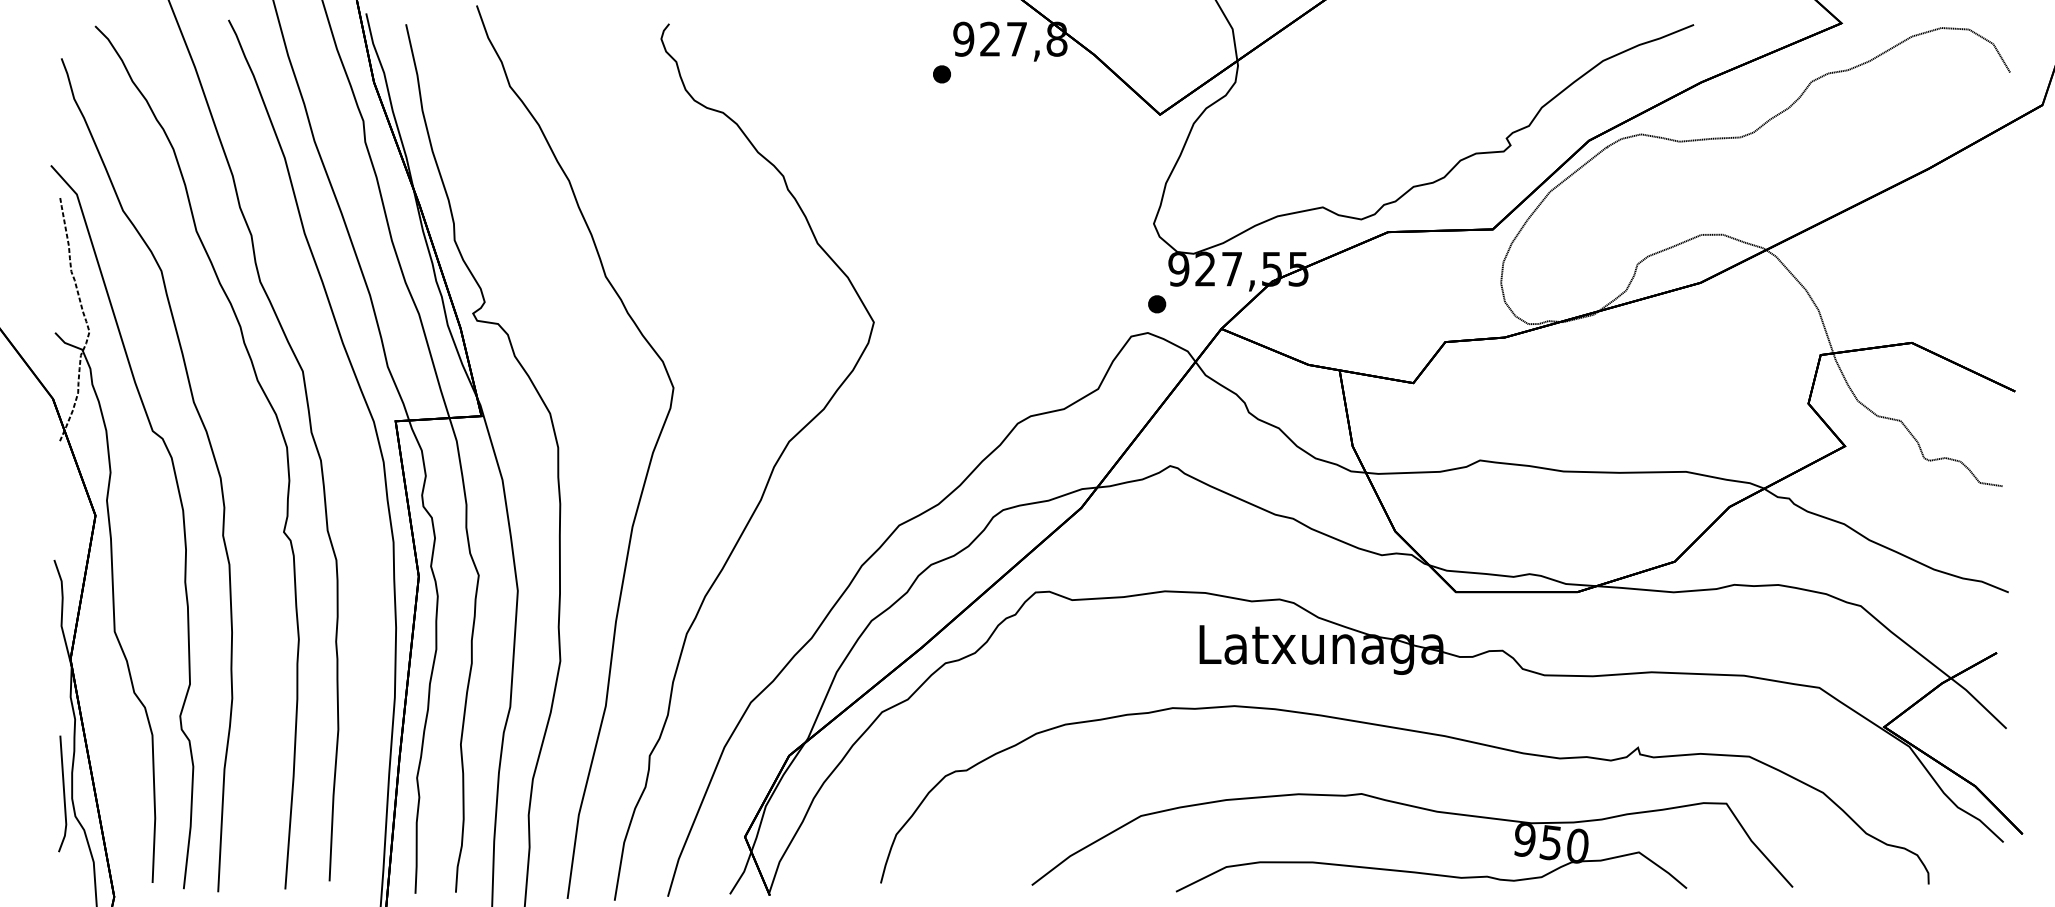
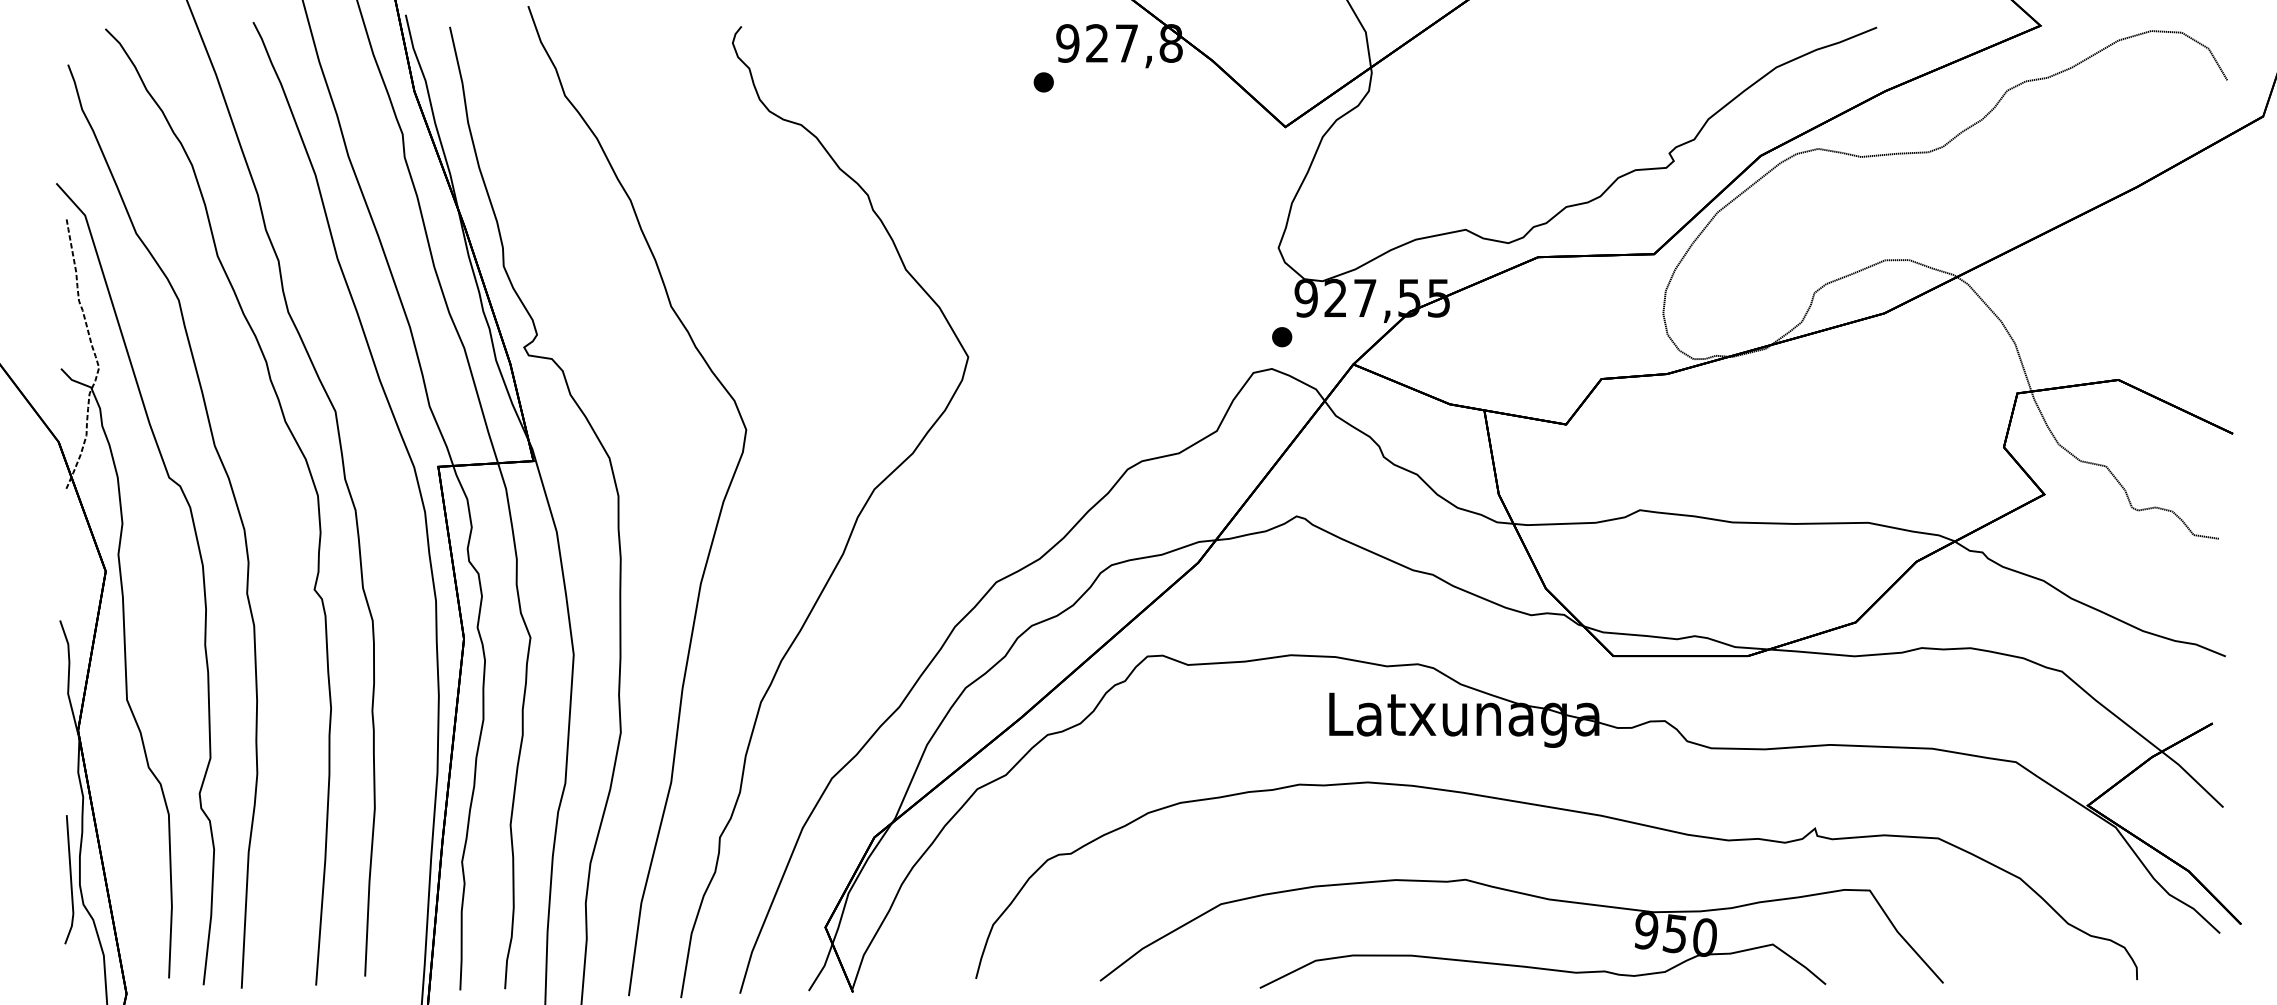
part: (1408, 870) -> (1517, 964), moved

